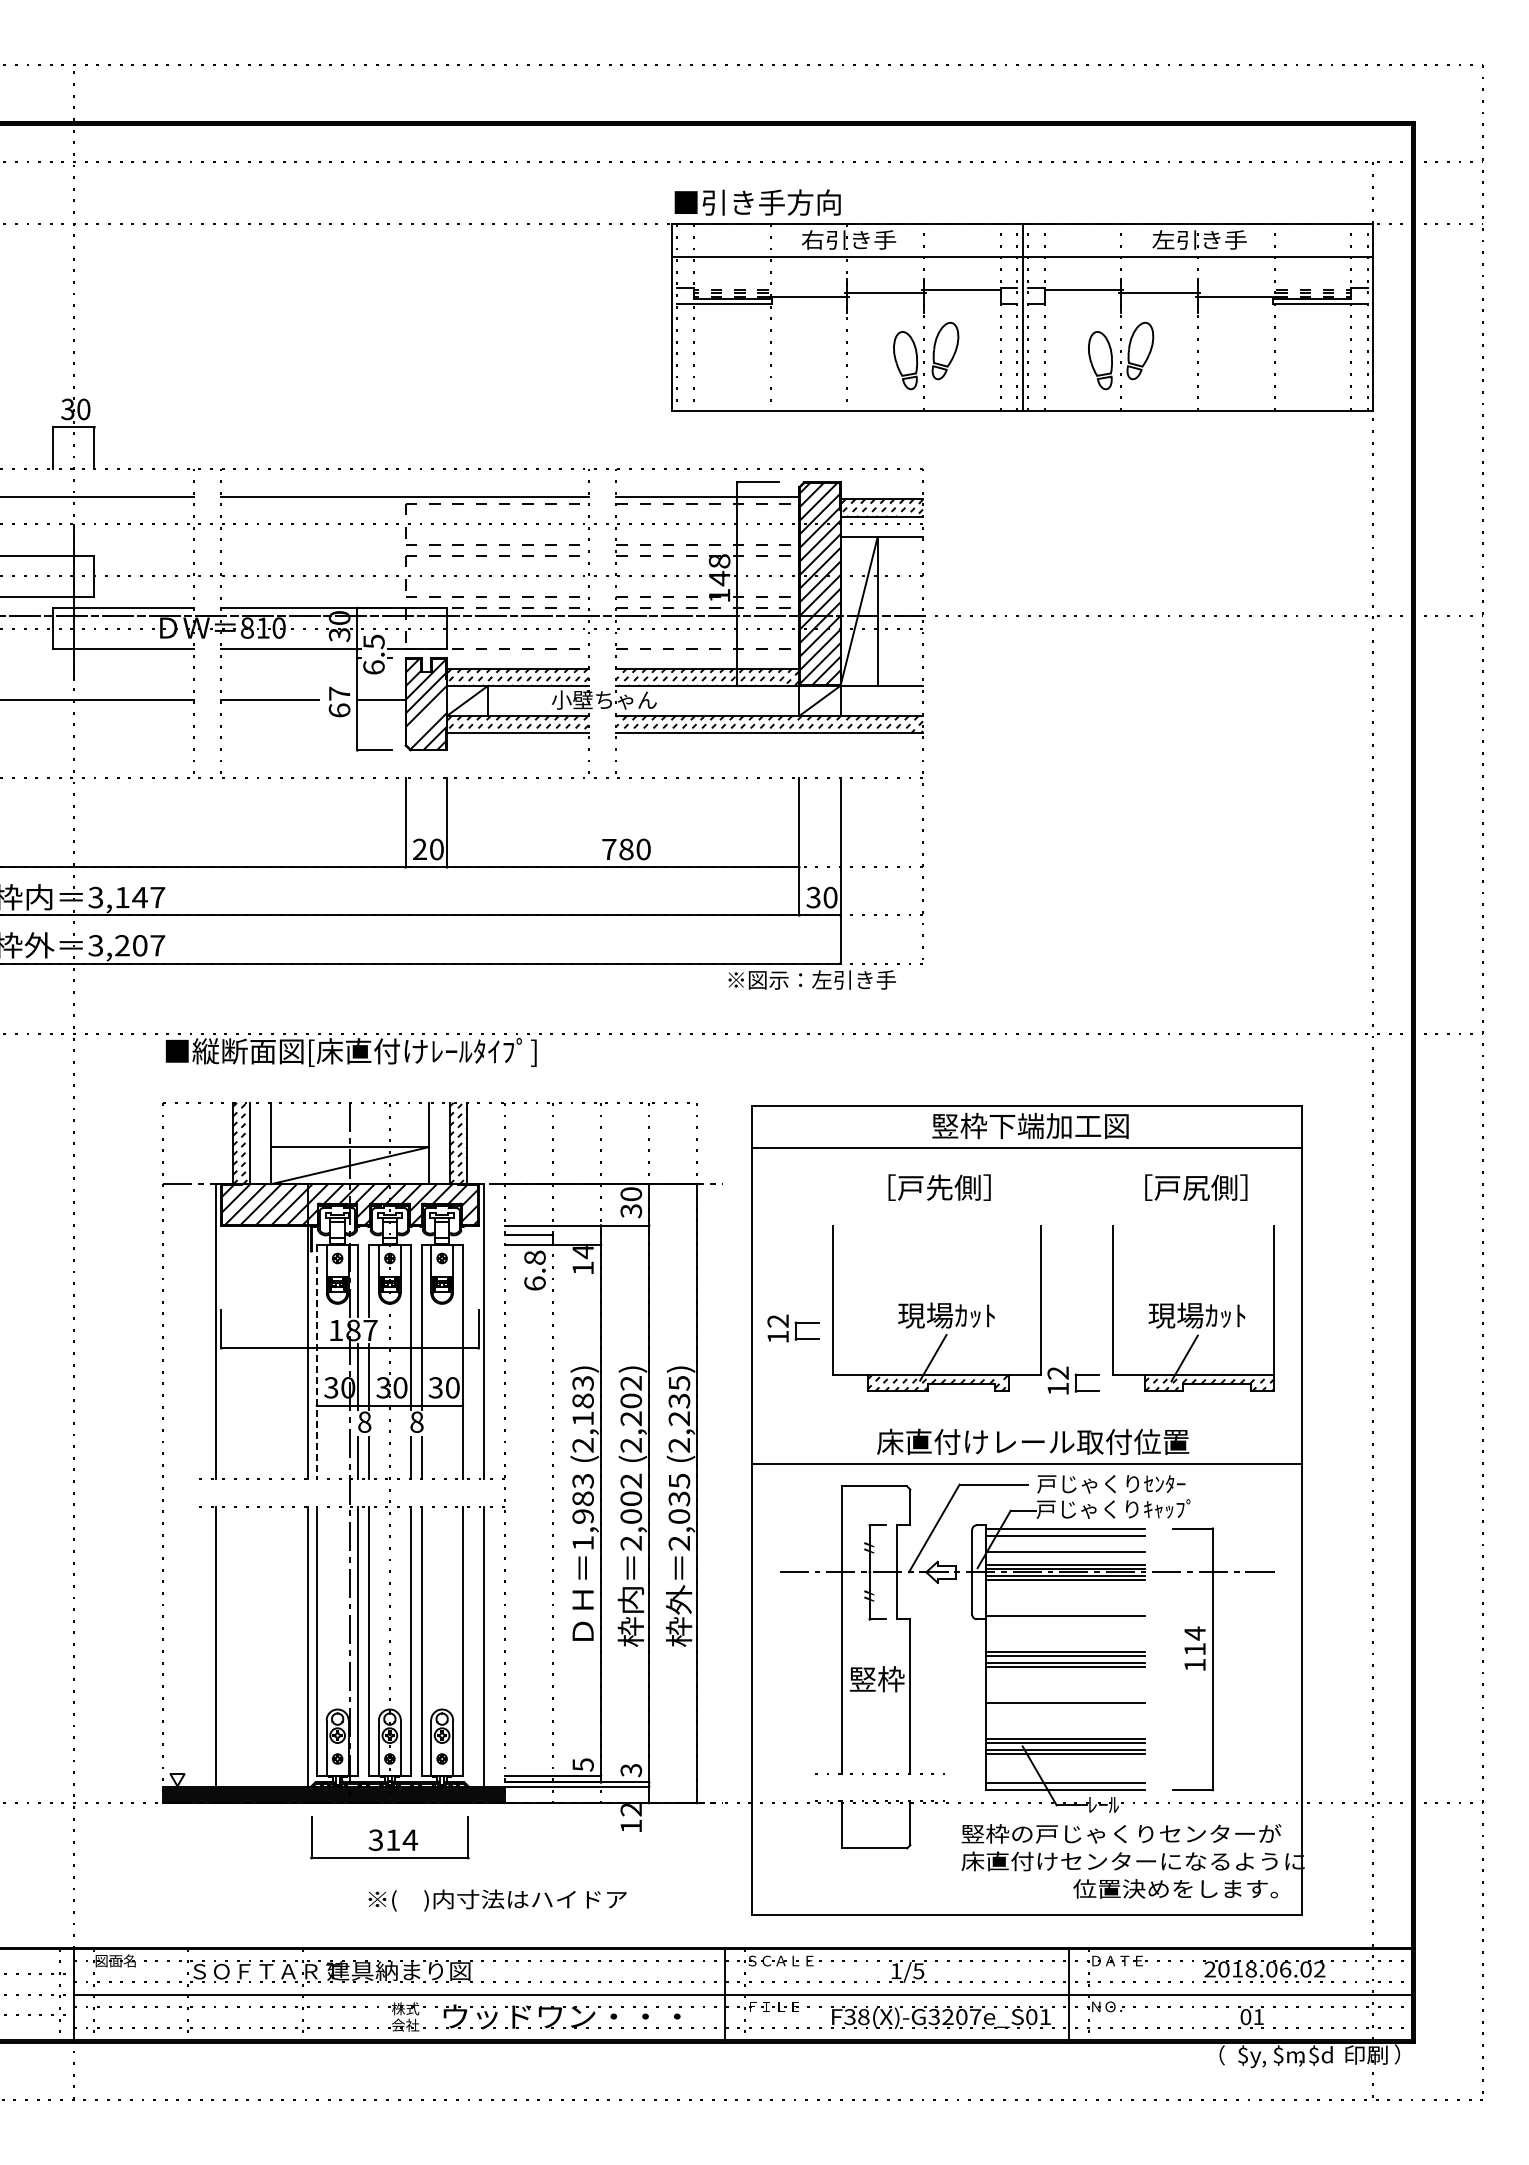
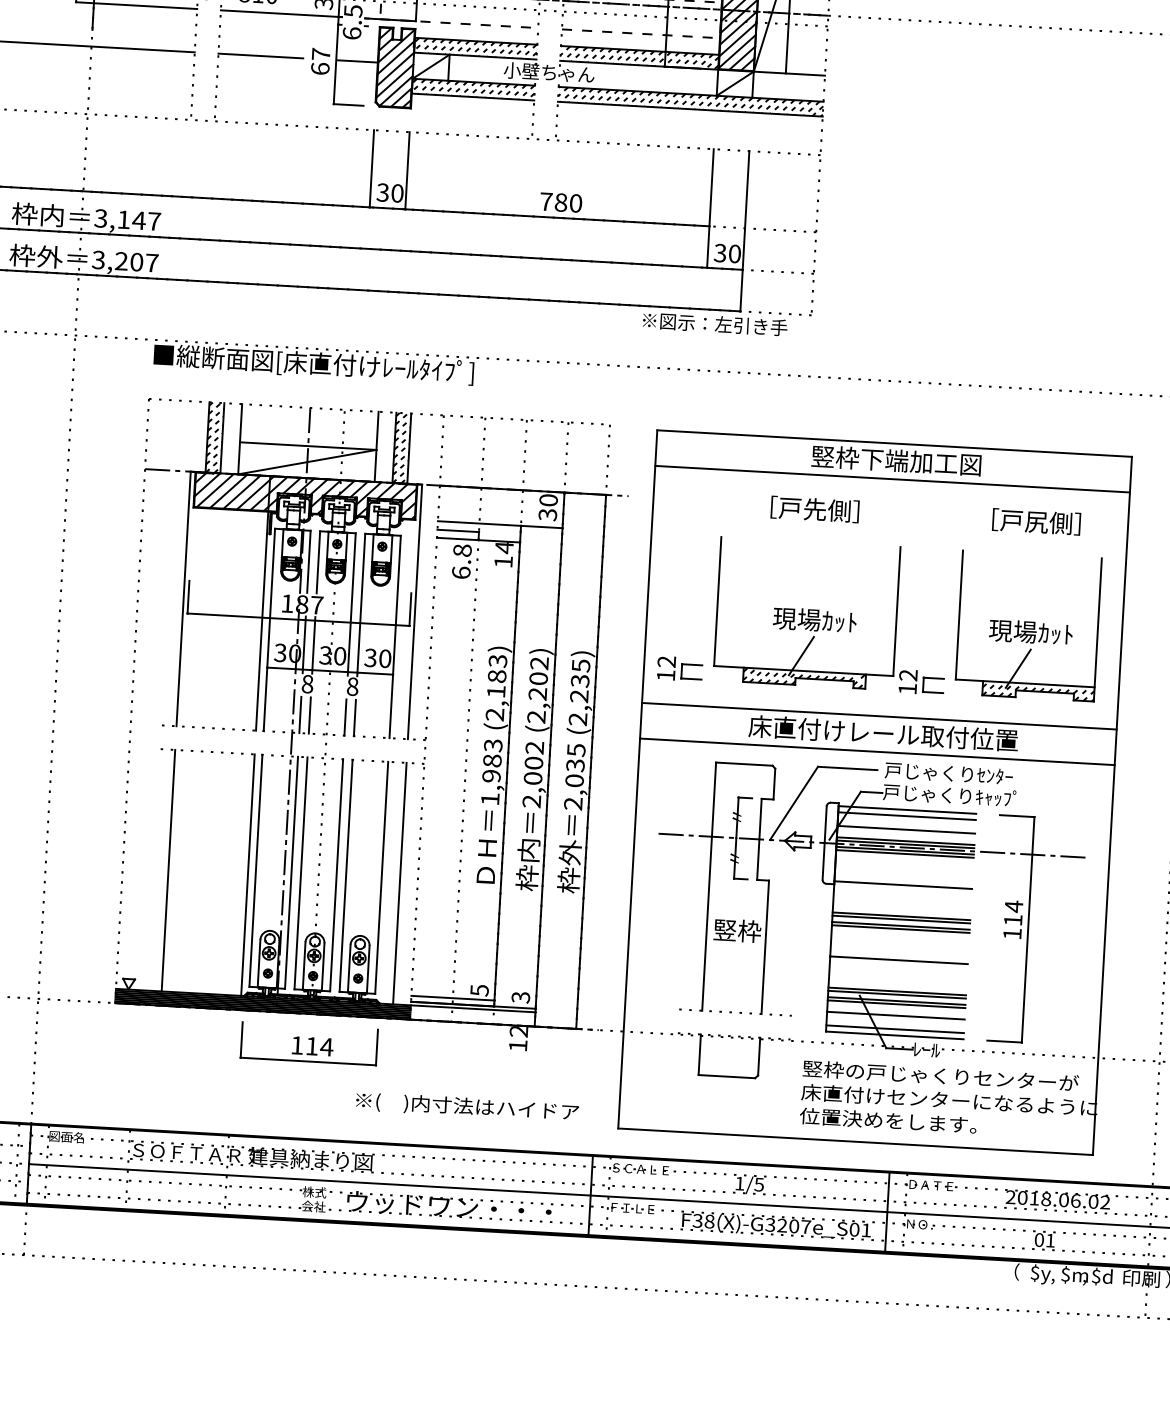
line: (426, 719) -> (394, 80), added
text: (419, 849) -> (382, 192), 20 -> 30
part: (793, 1328) -> (679, 668), moved
line: (317, 1362) -> (269, 630), dashed -> solid
line: (1027, 1422) -> (879, 716), added
line: (1065, 1767) -> (895, 1015), added
text: (375, 1839) -> (296, 1044), 314 -> 114
text: (1175, 1888) -> (888, 1120), moved
text: (497, 1900) -> (467, 1107), moved

